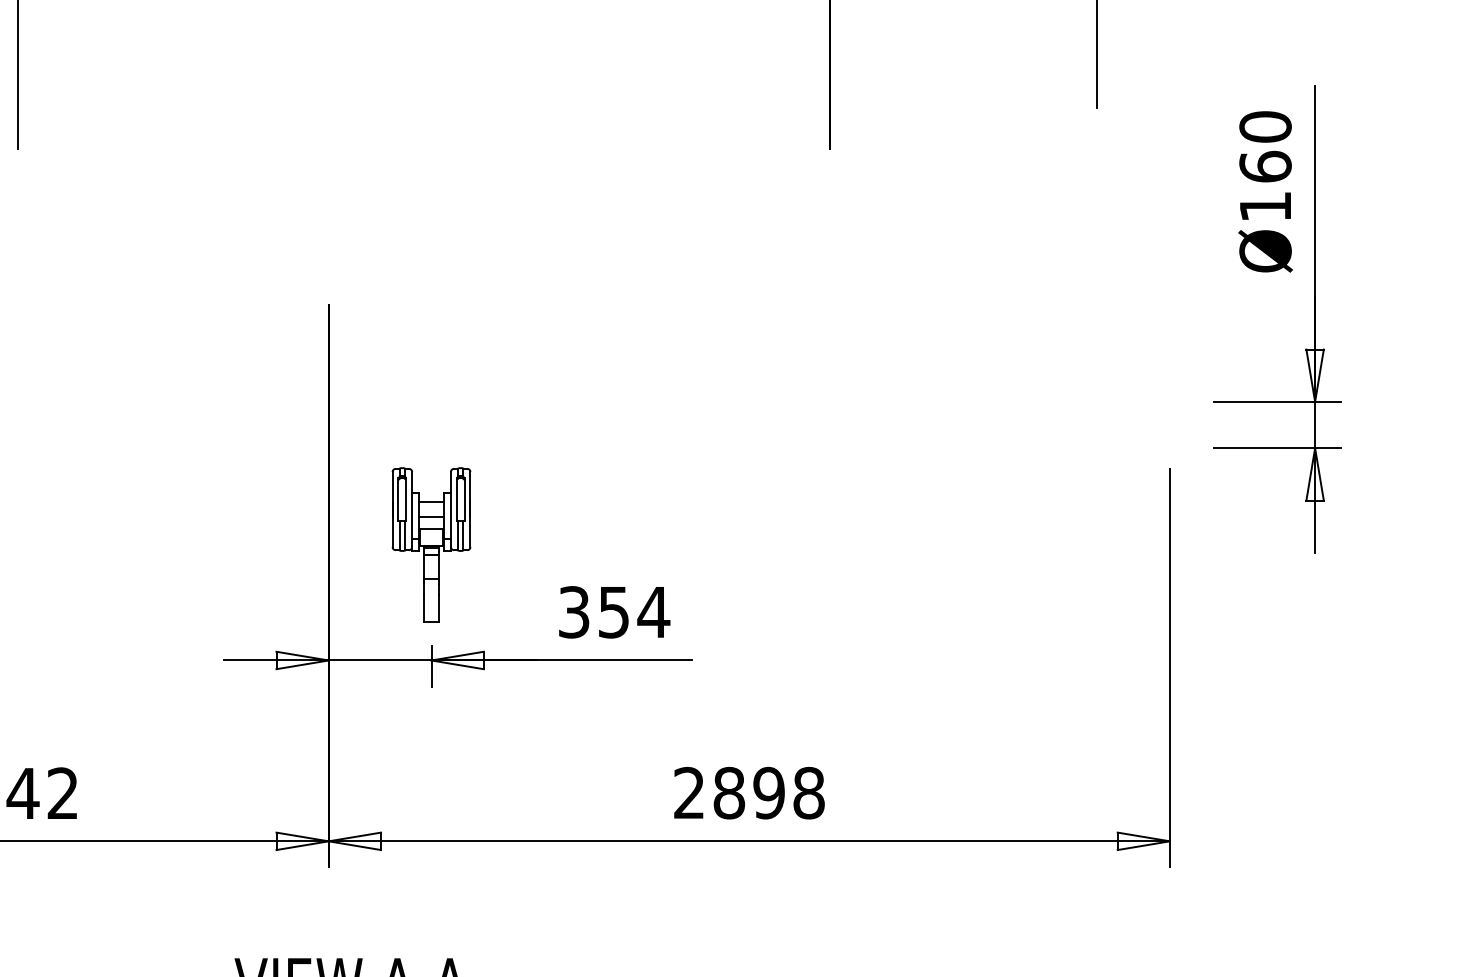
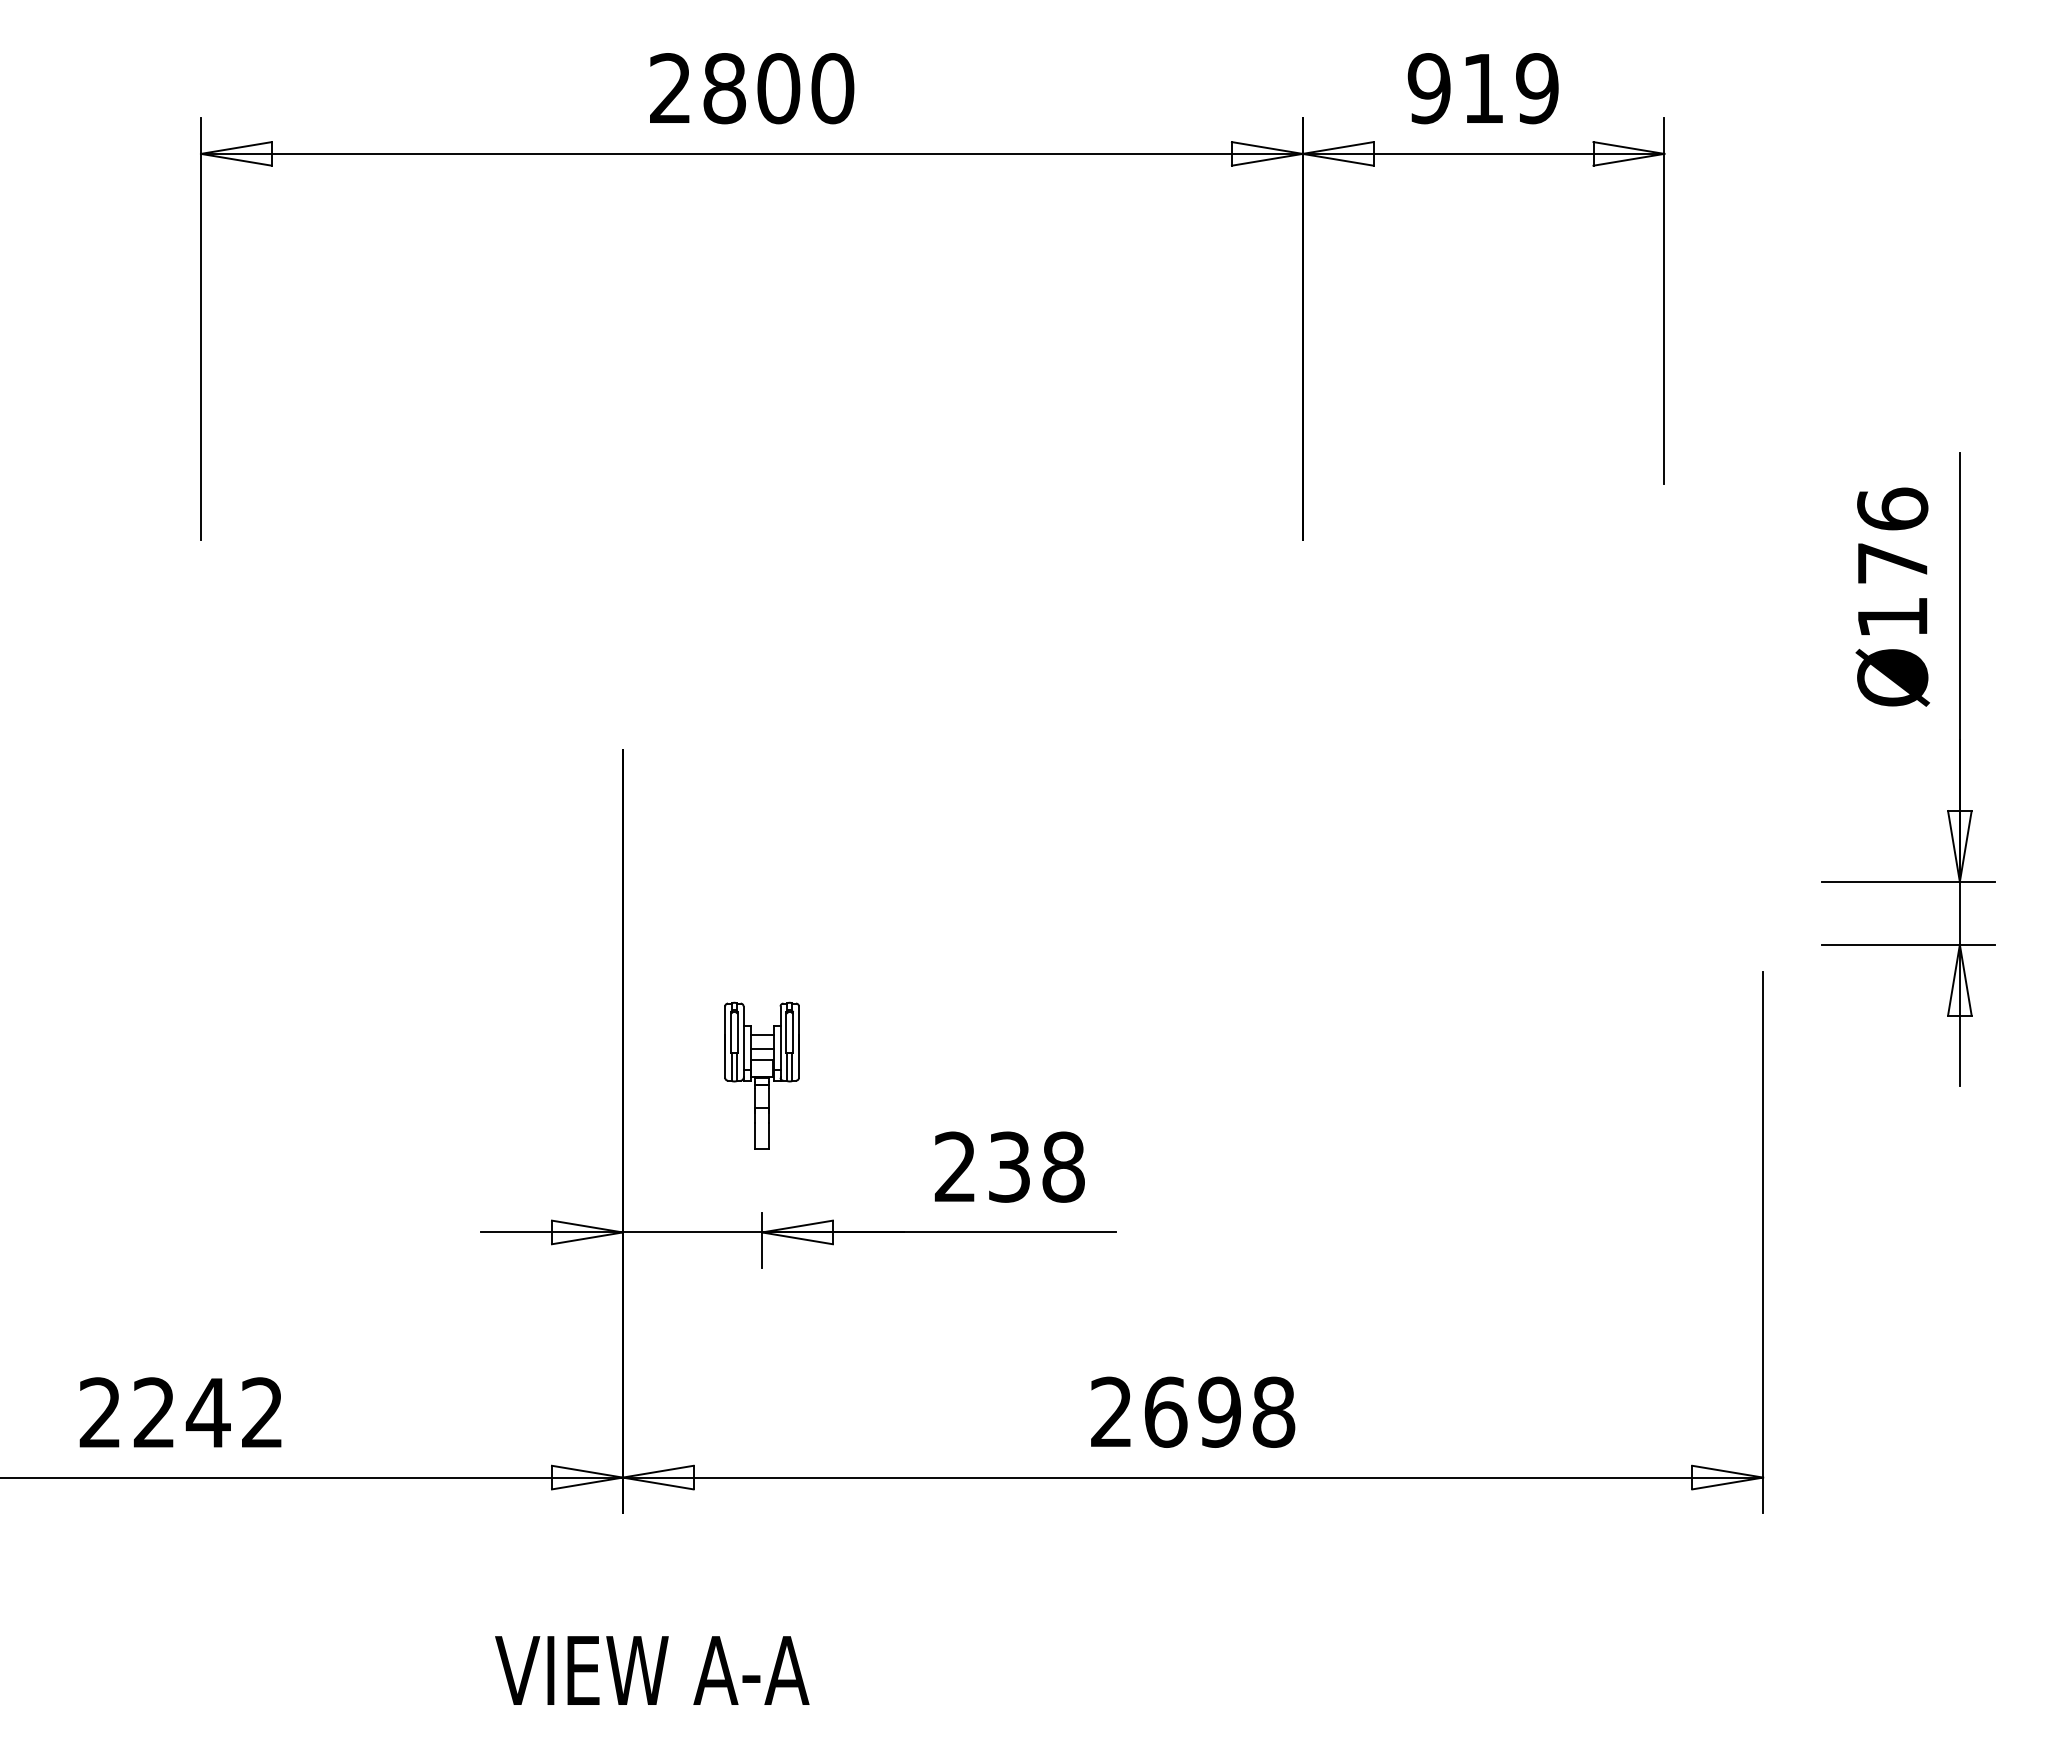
text: (1265, 146) -> (1892, 535), Ø160 -> Ø176
part: (431, 544) -> (761, 1075), size x0.7
text: (614, 611) -> (1009, 1166), 354 -> 238
text: (729, 792) -> (1165, 1411), 2898 -> 2698

